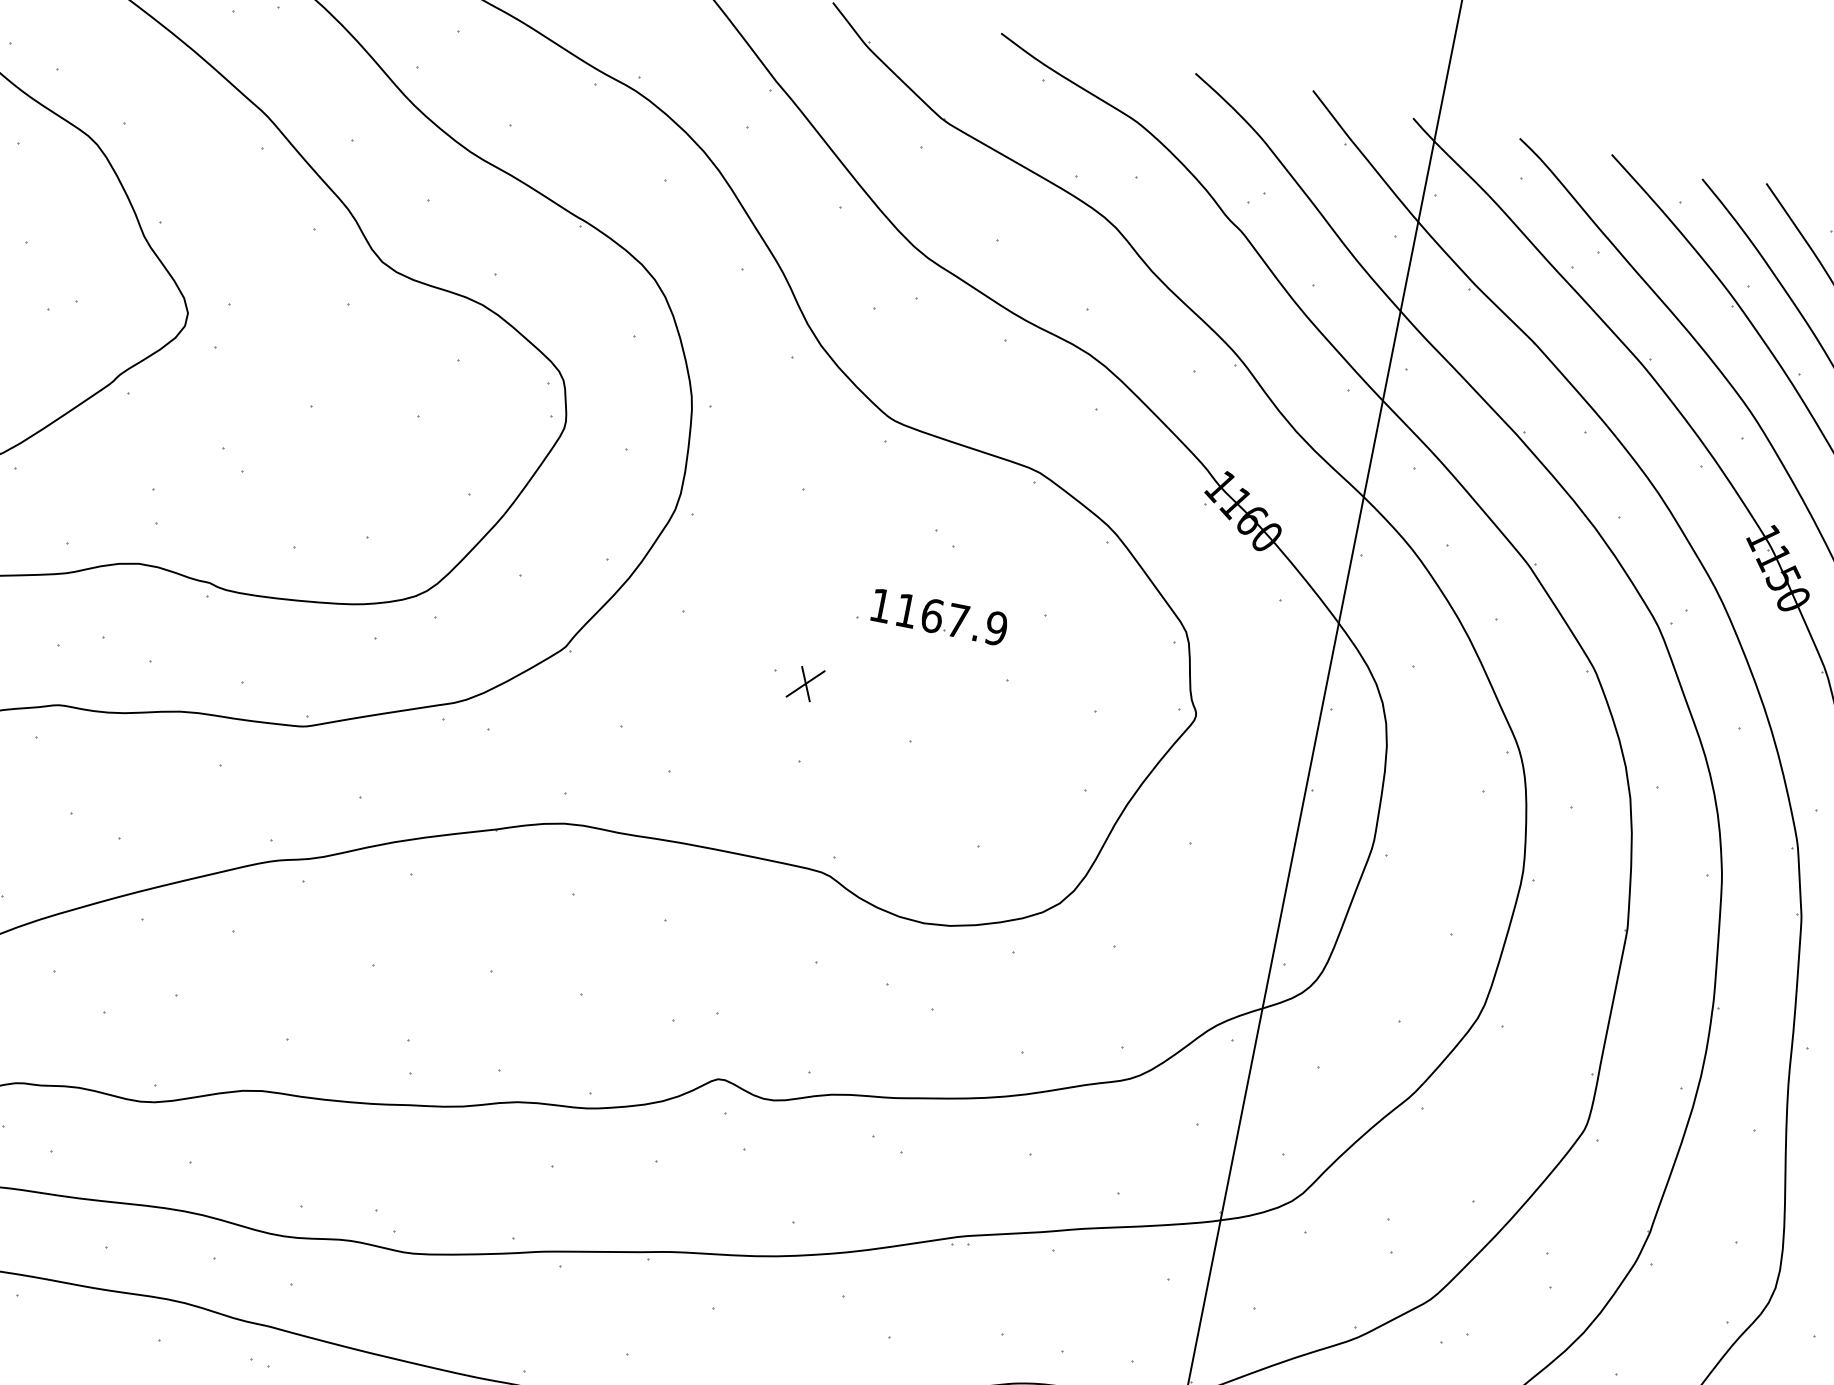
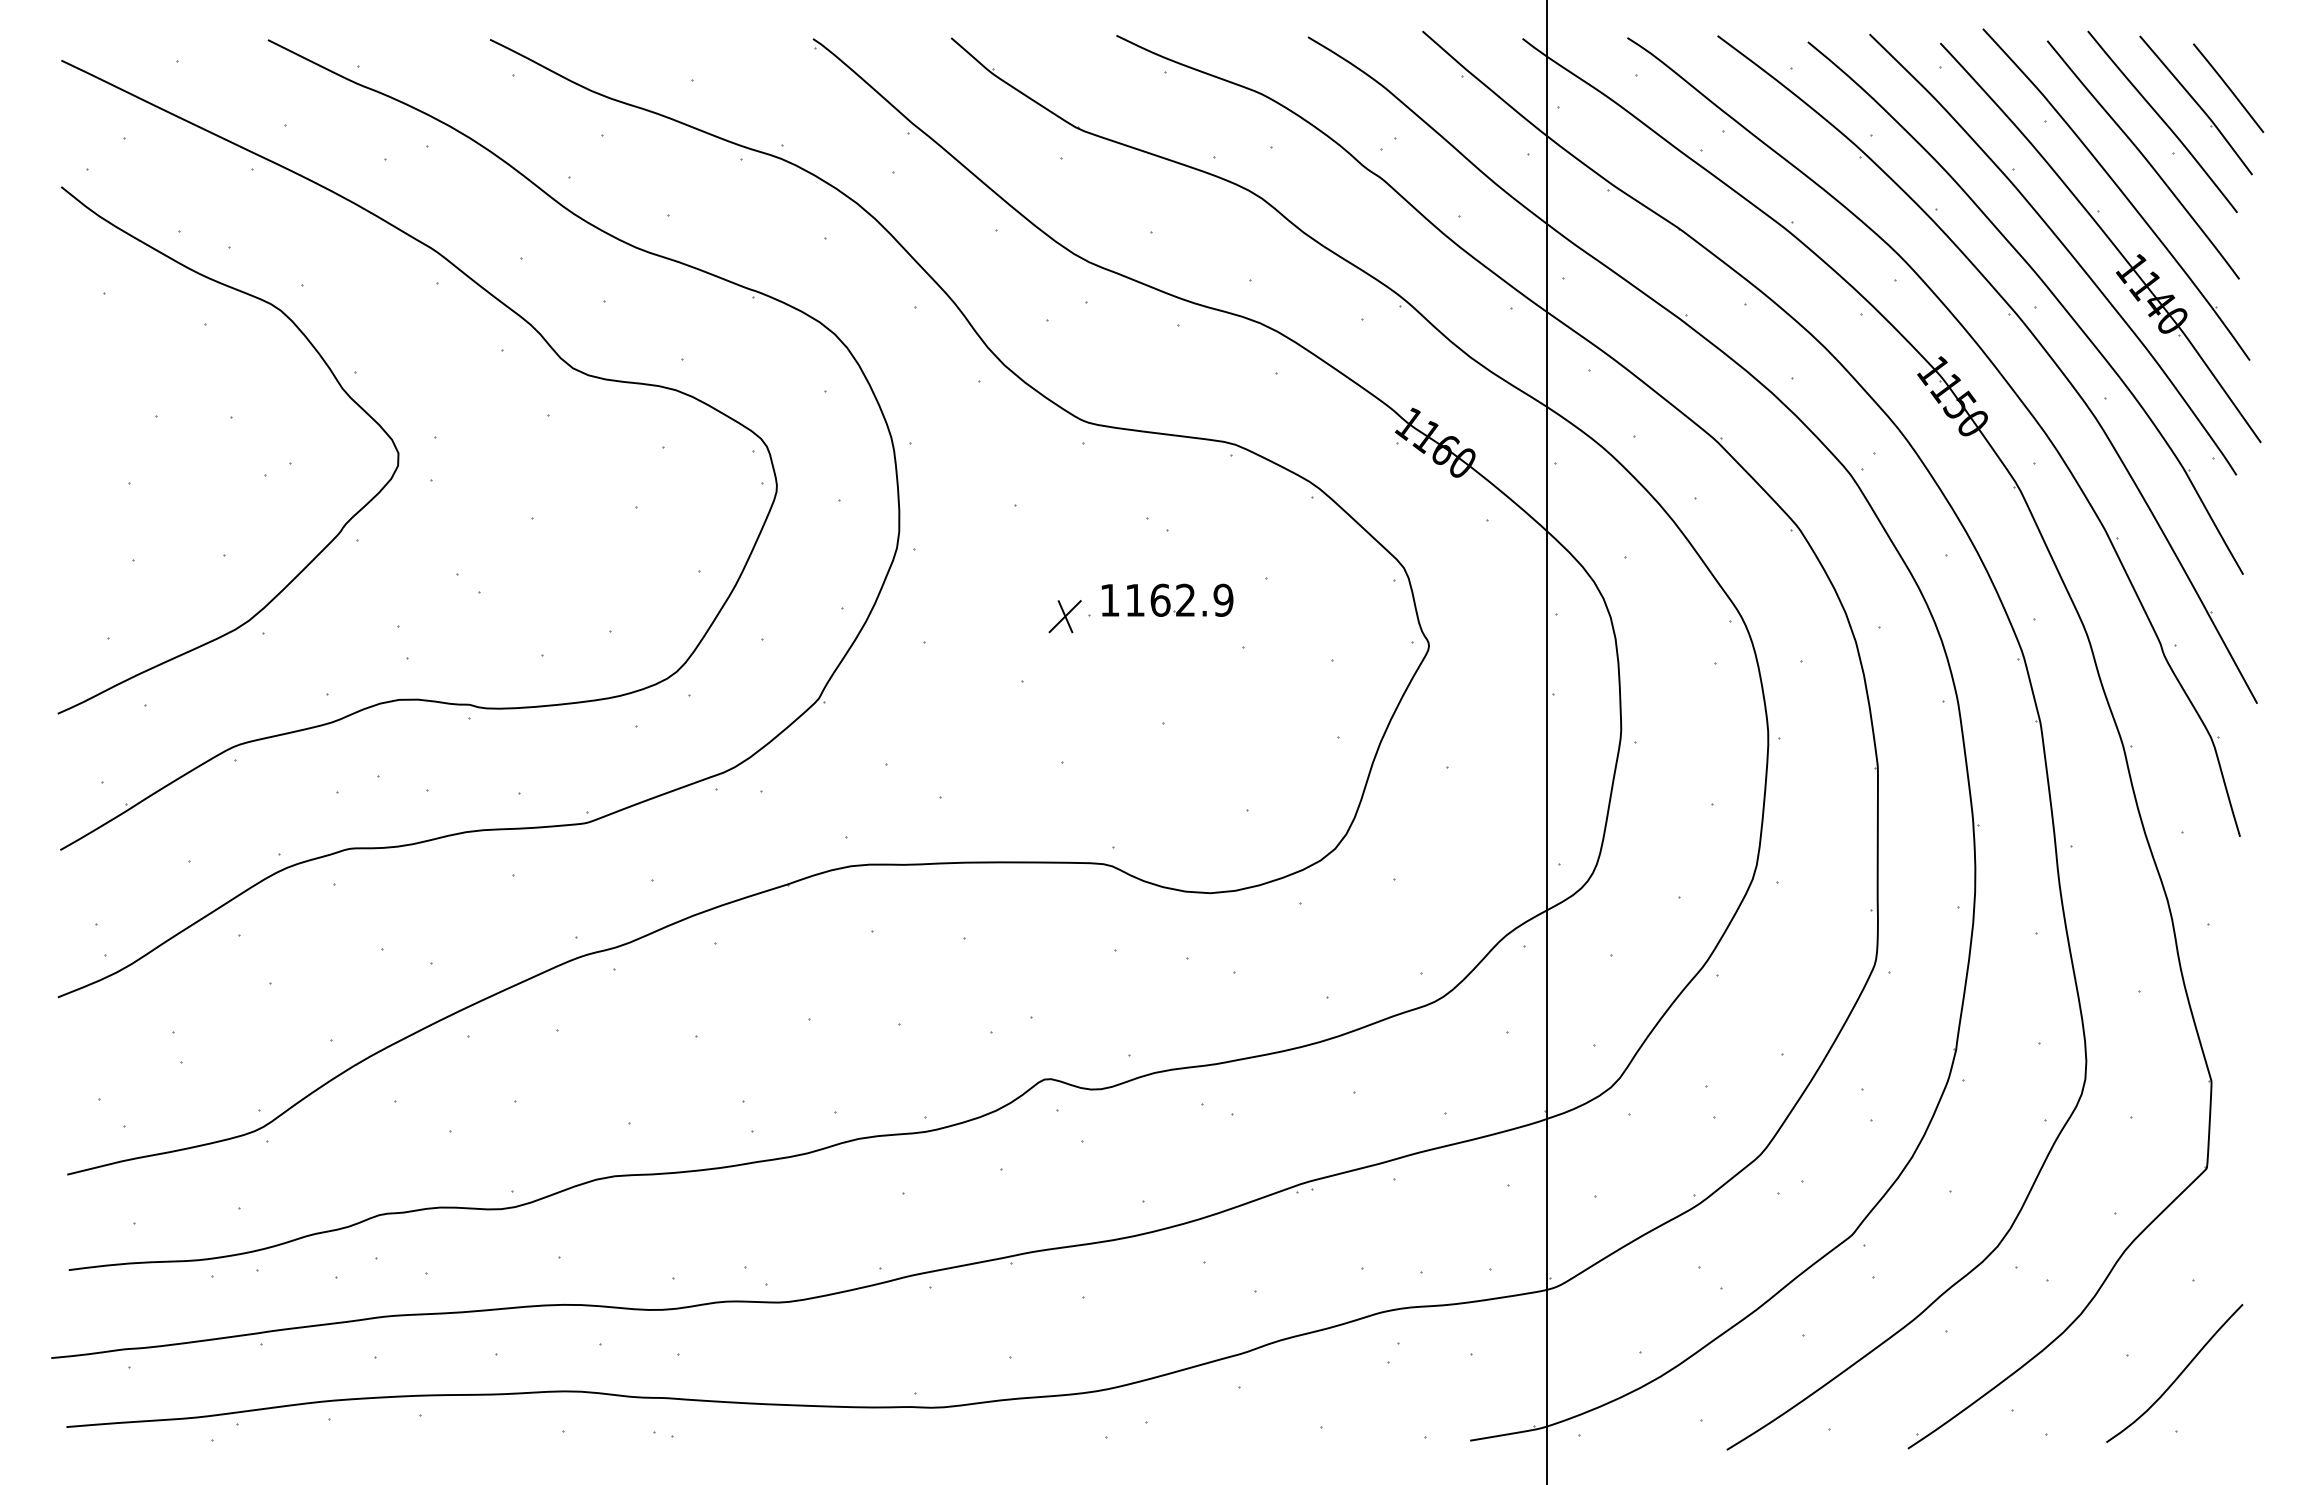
text: (957, 620) -> (1185, 599), 1167.9 -> 1162.9
part: (804, 683) -> (1064, 616), moved

